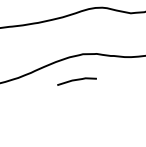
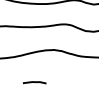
line: (76, 80) -> (34, 82), moved

